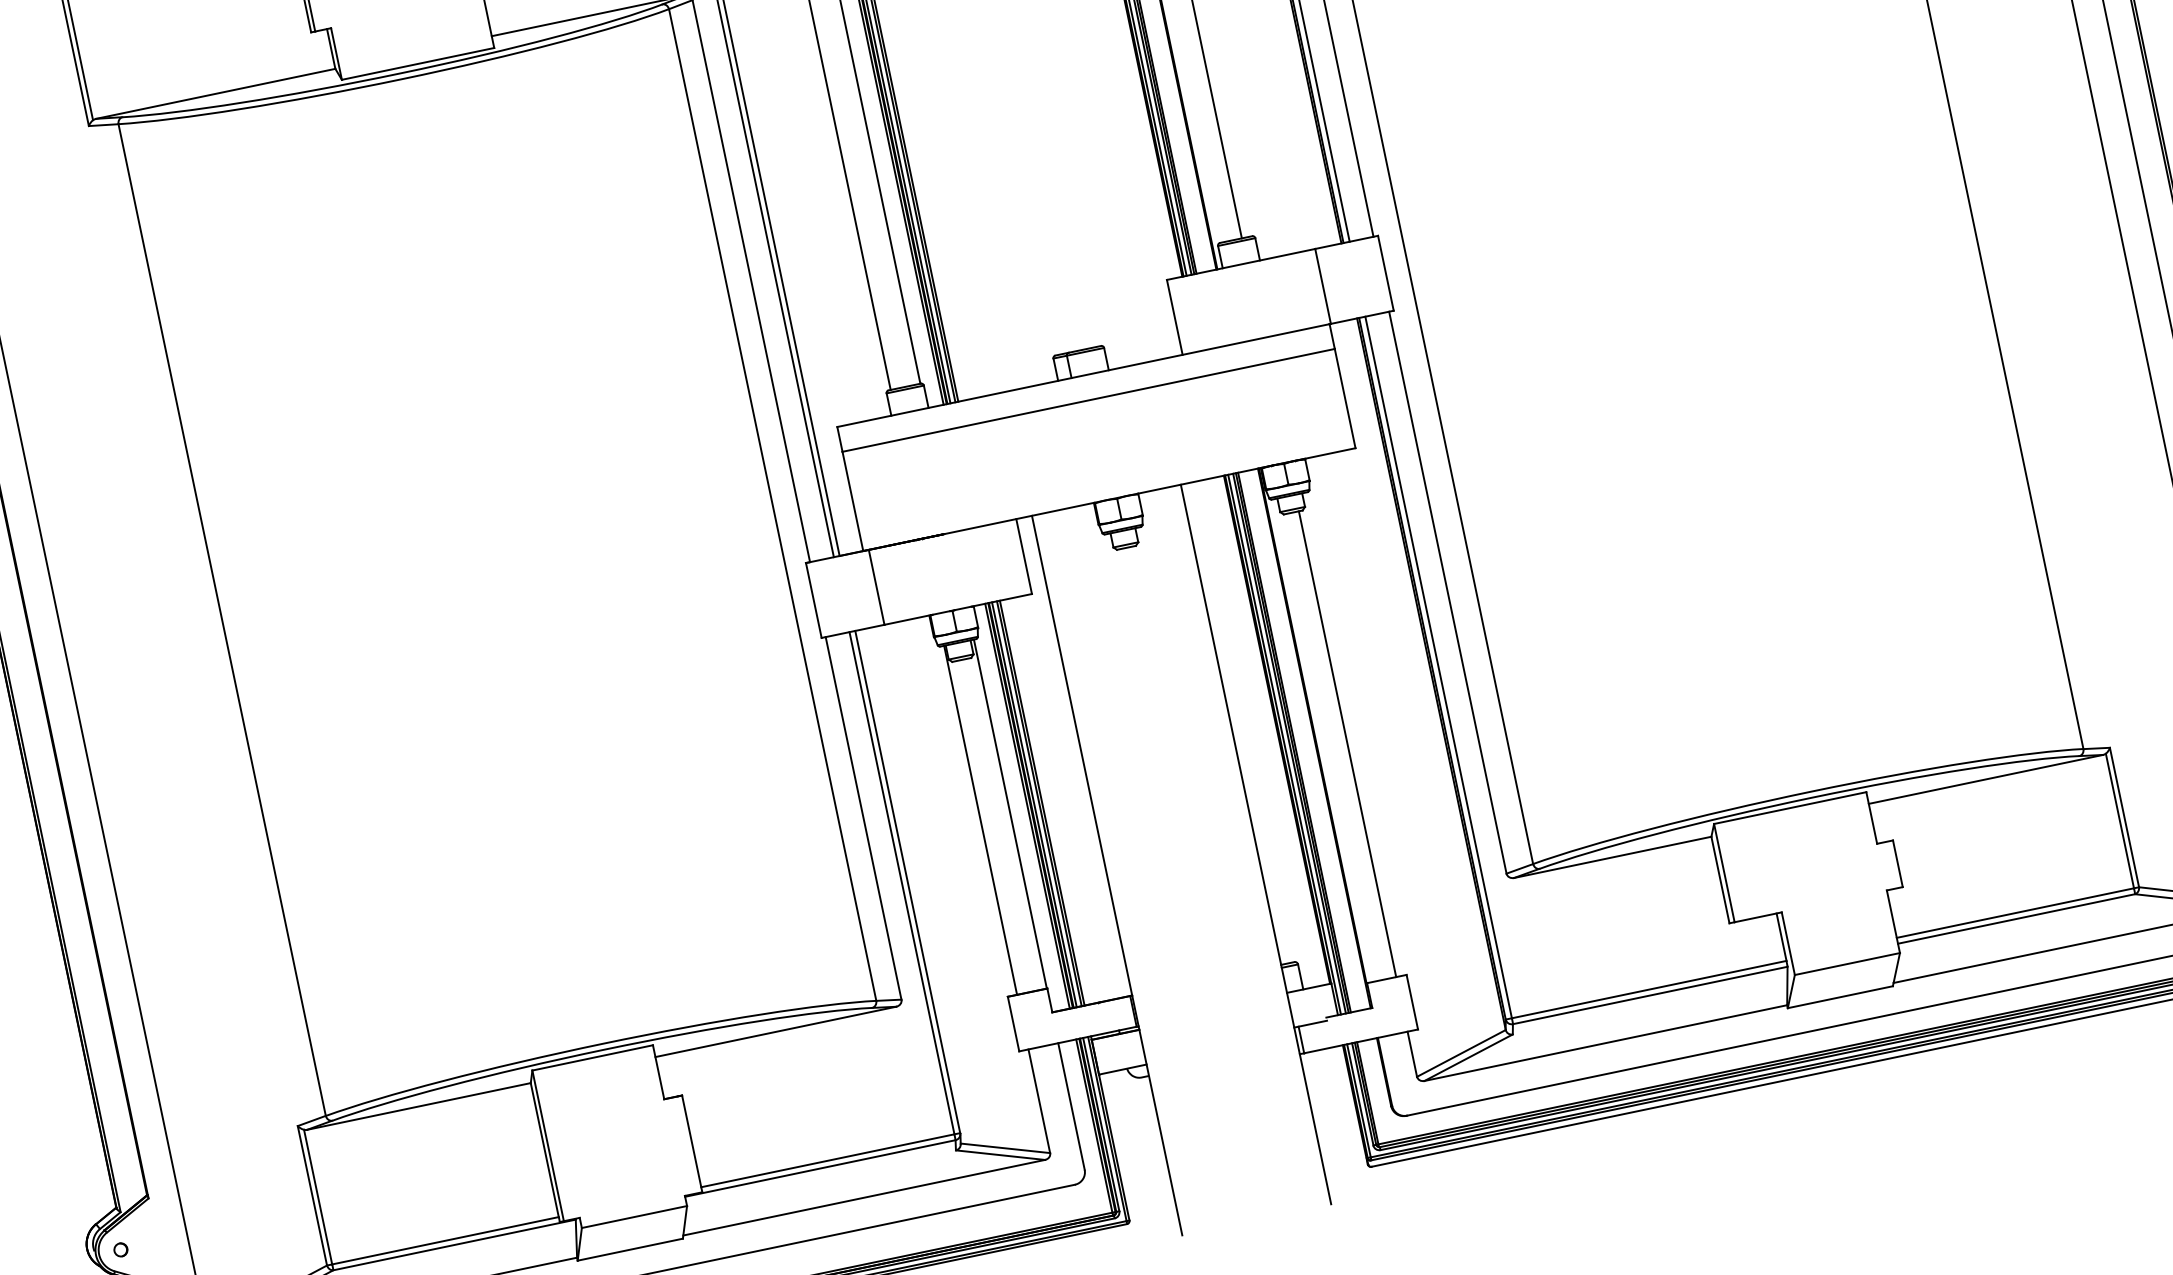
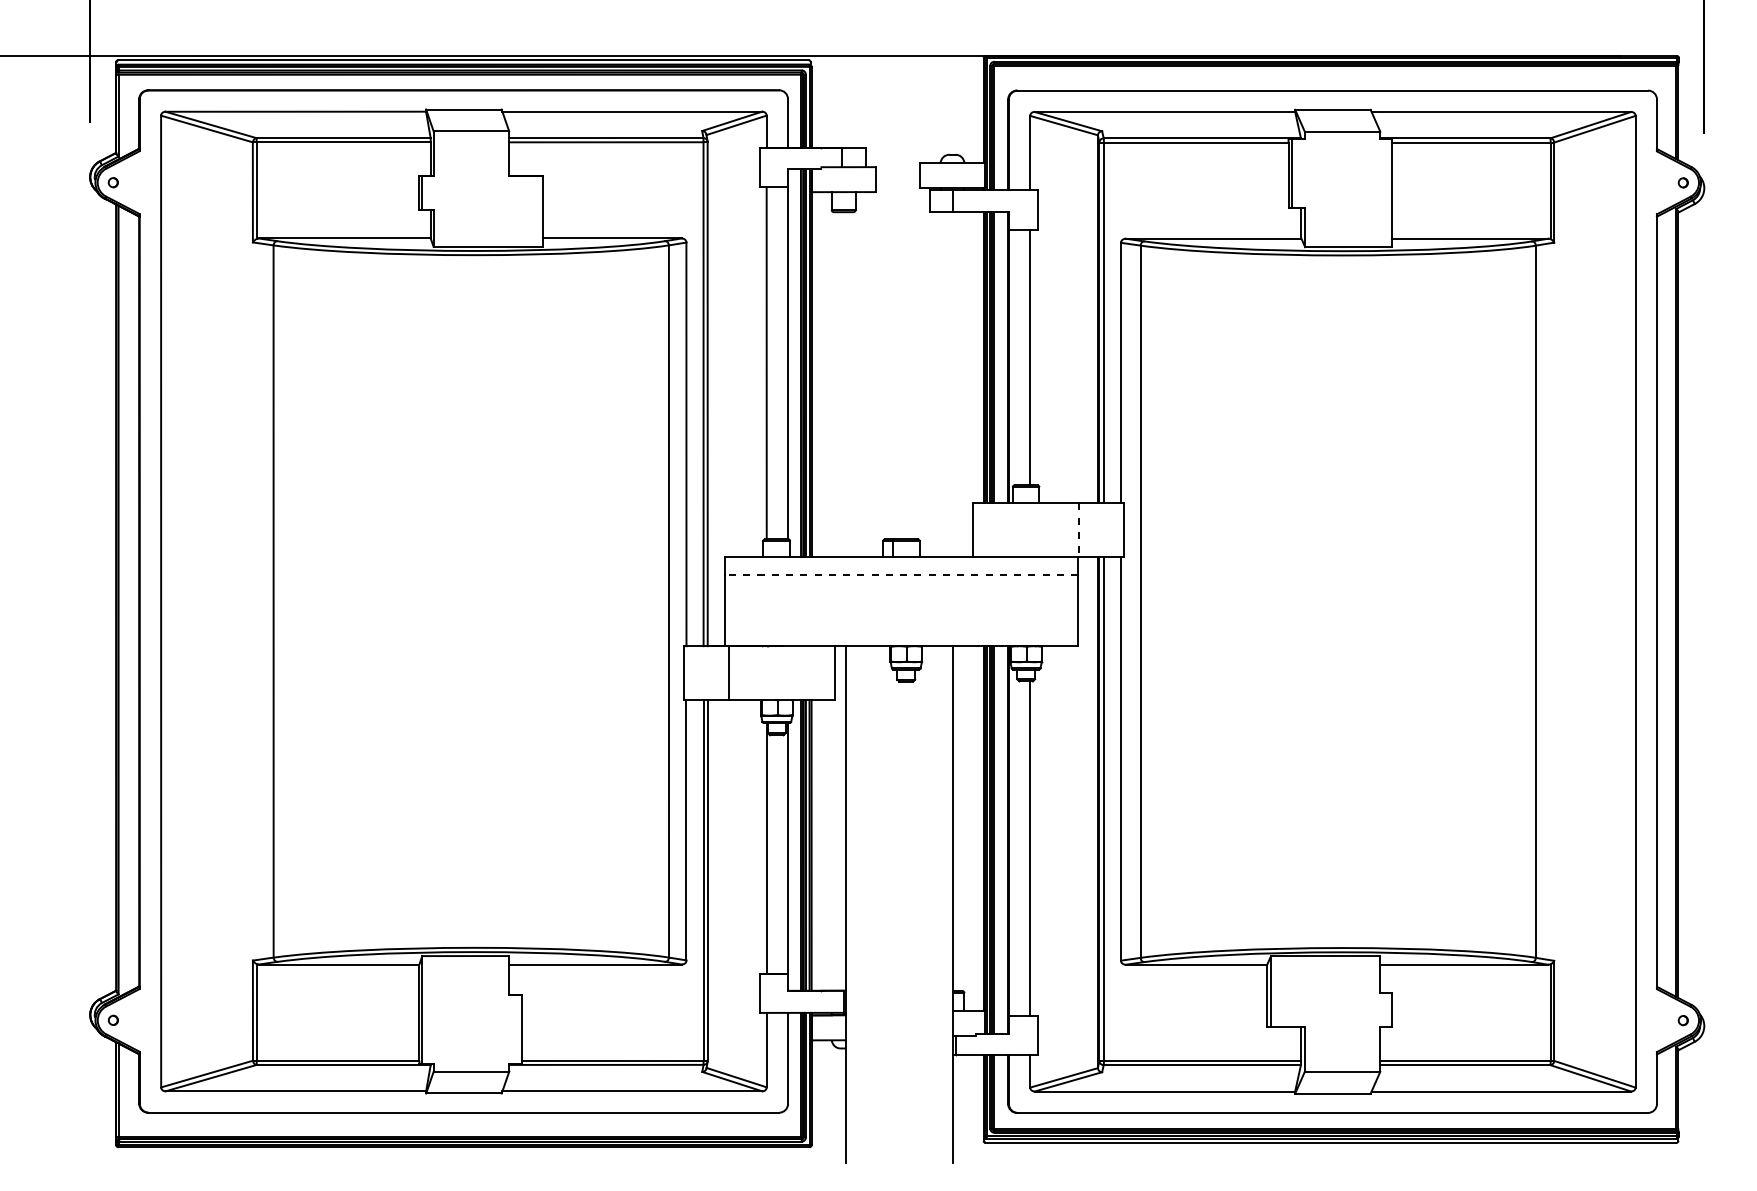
line: (1323, 286) -> (1079, 530), solid -> dashed
line: (1088, 399) -> (901, 574), solid -> dashed

